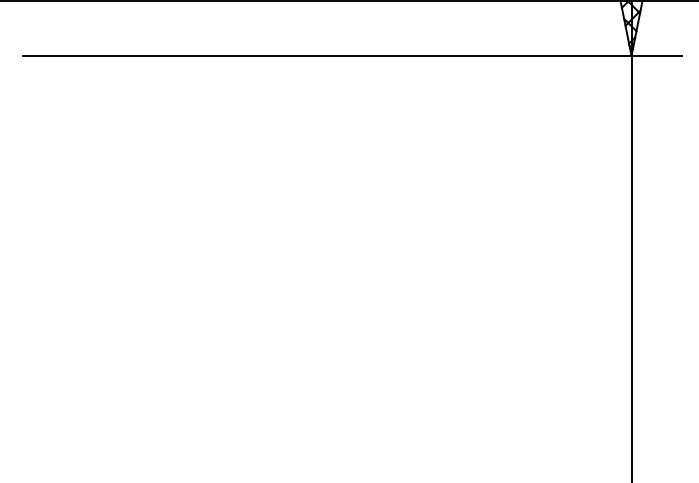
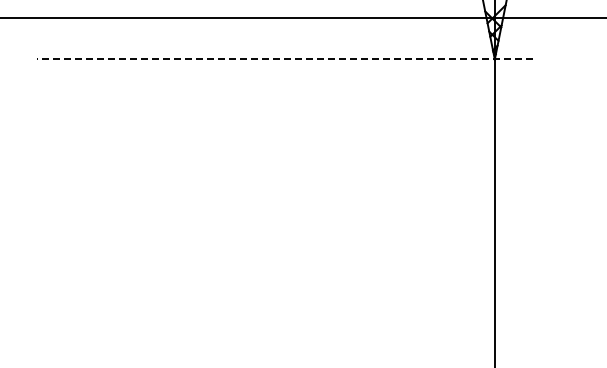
line: (353, 55) -> (285, 59), solid -> dashed

